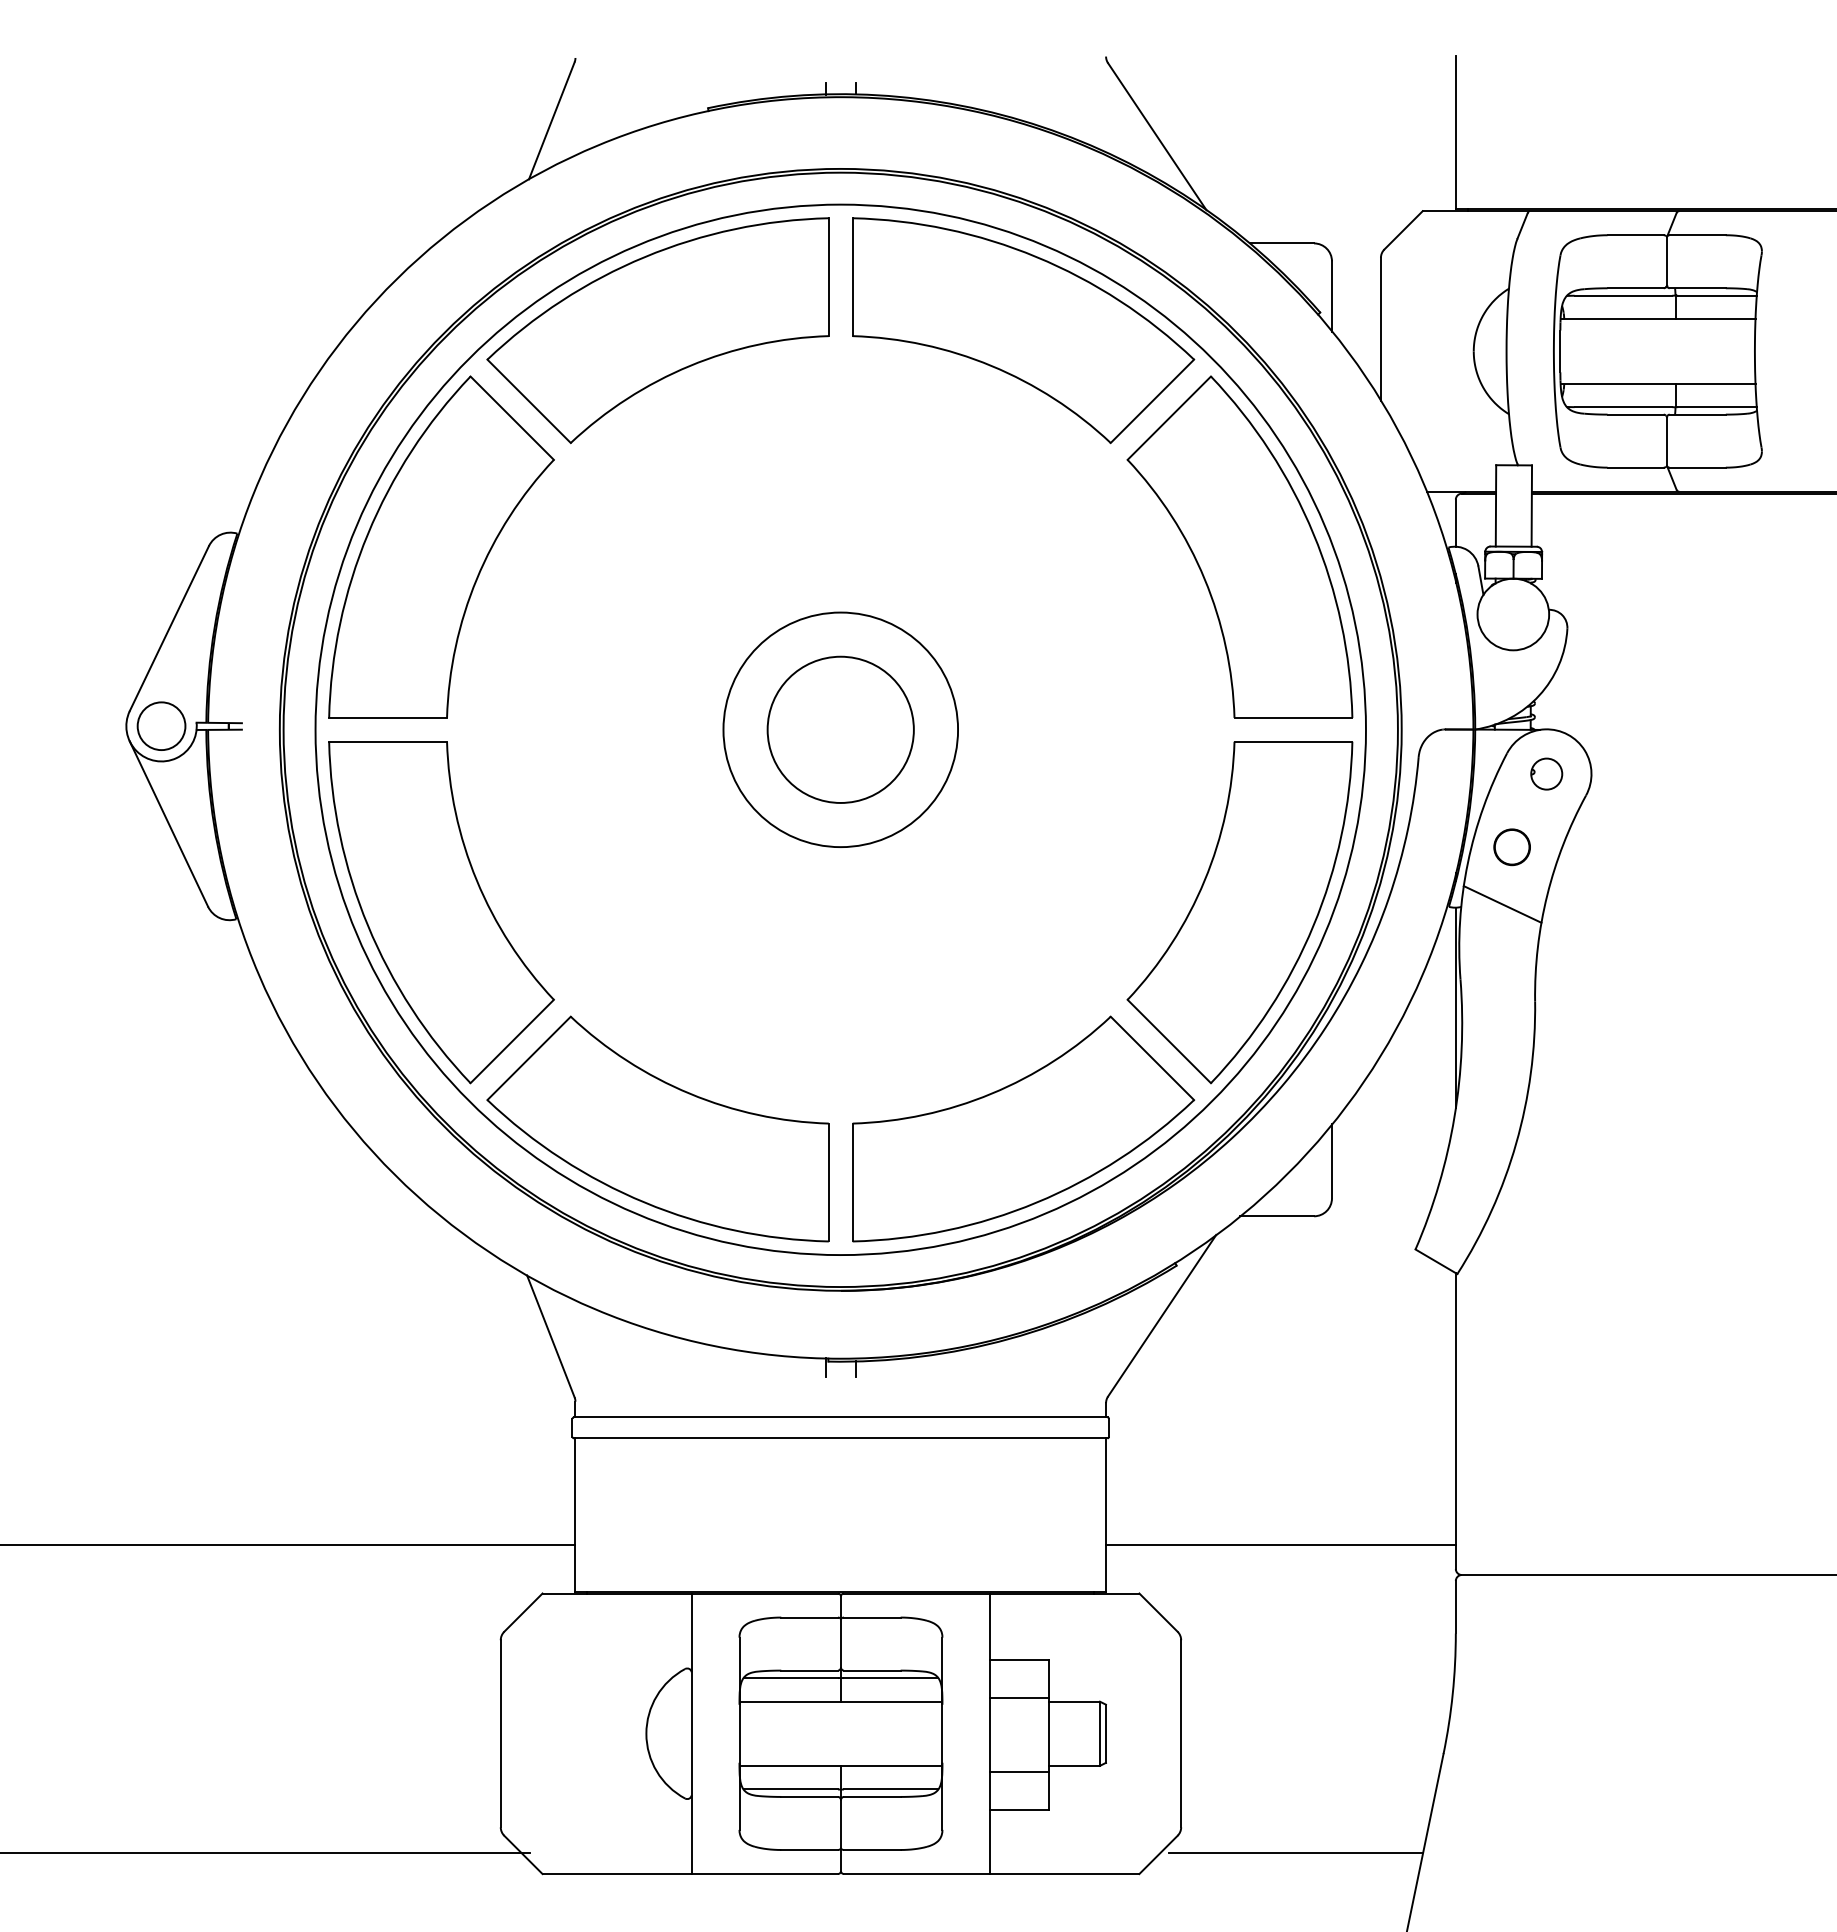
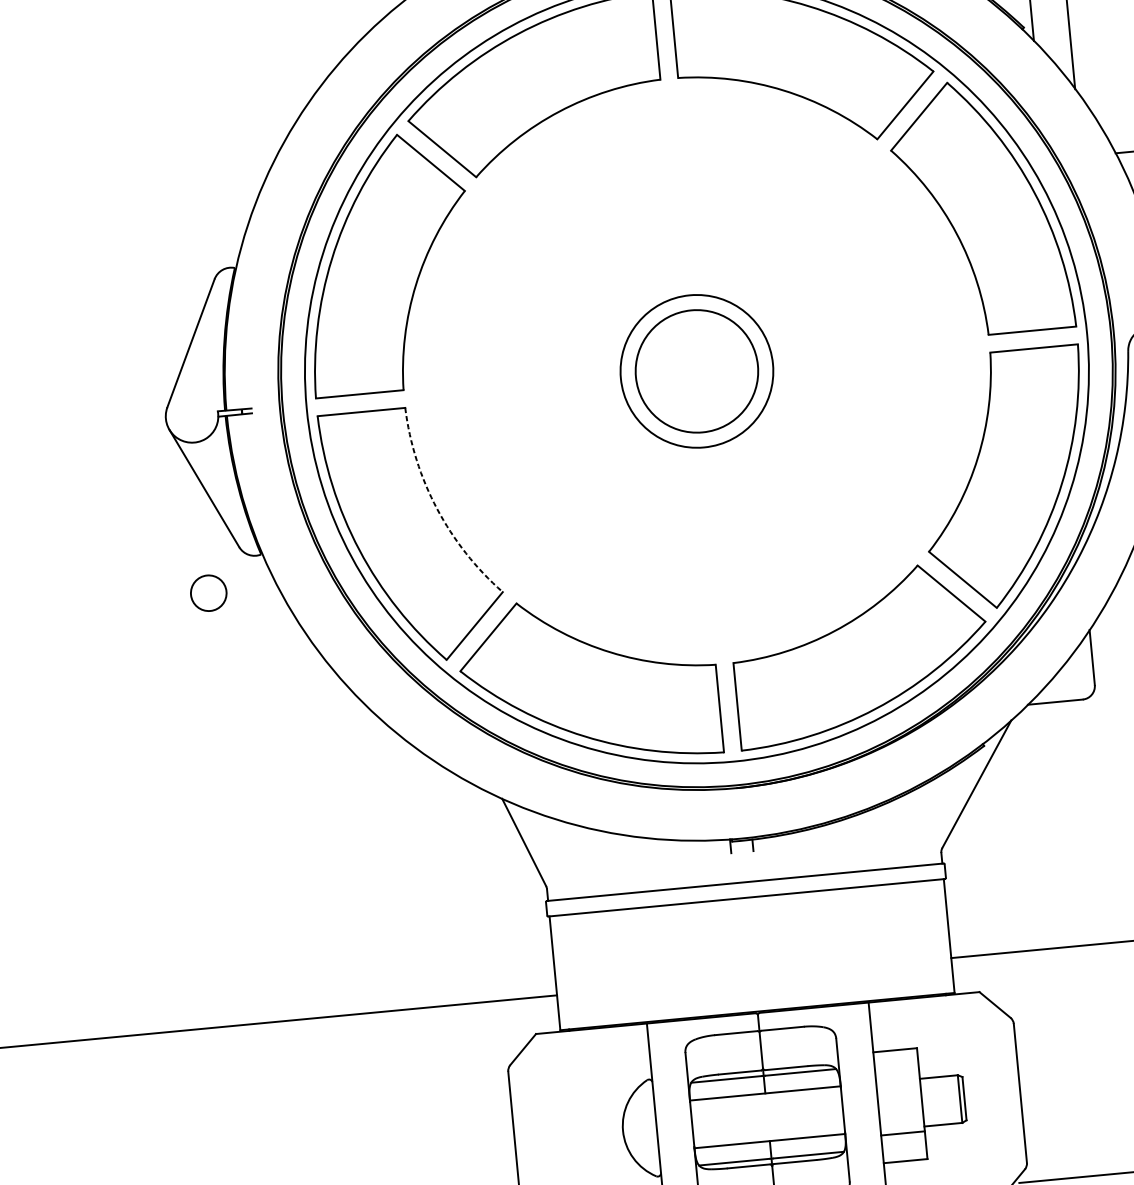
circle: (161, 725) -> (208, 592), moved
circle: (840, 729) -> (696, 371), size x0.7
circle: (840, 729) -> (696, 371), size x1.4
arc: (476, 880) -> (436, 508), solid -> dashed
line: (1019, 1697) -> (897, 1077), removed

